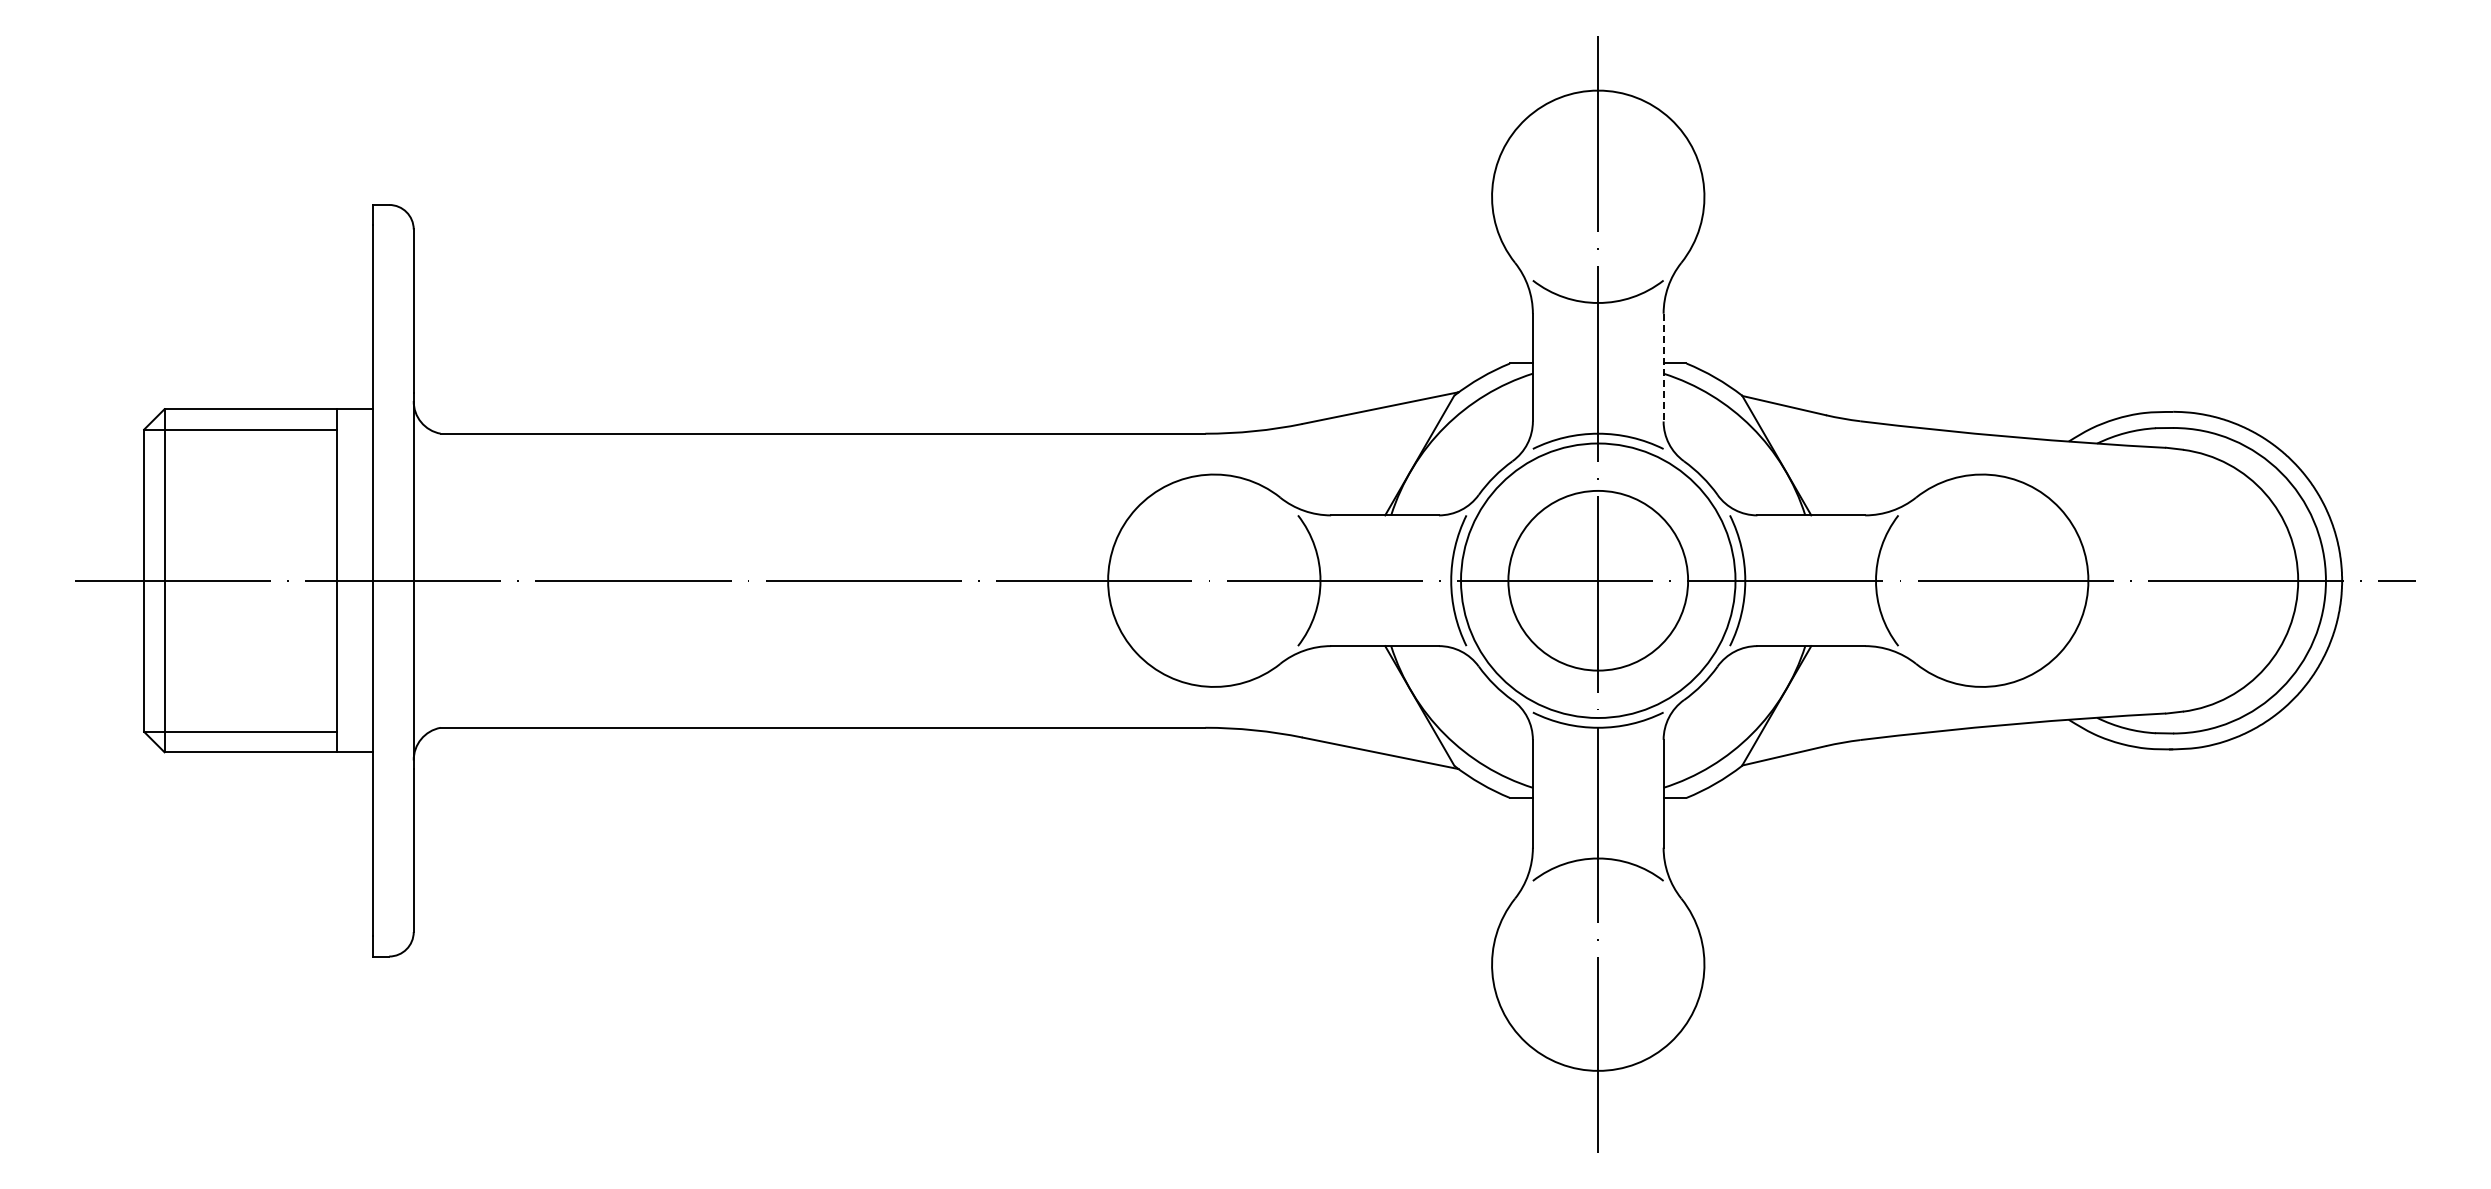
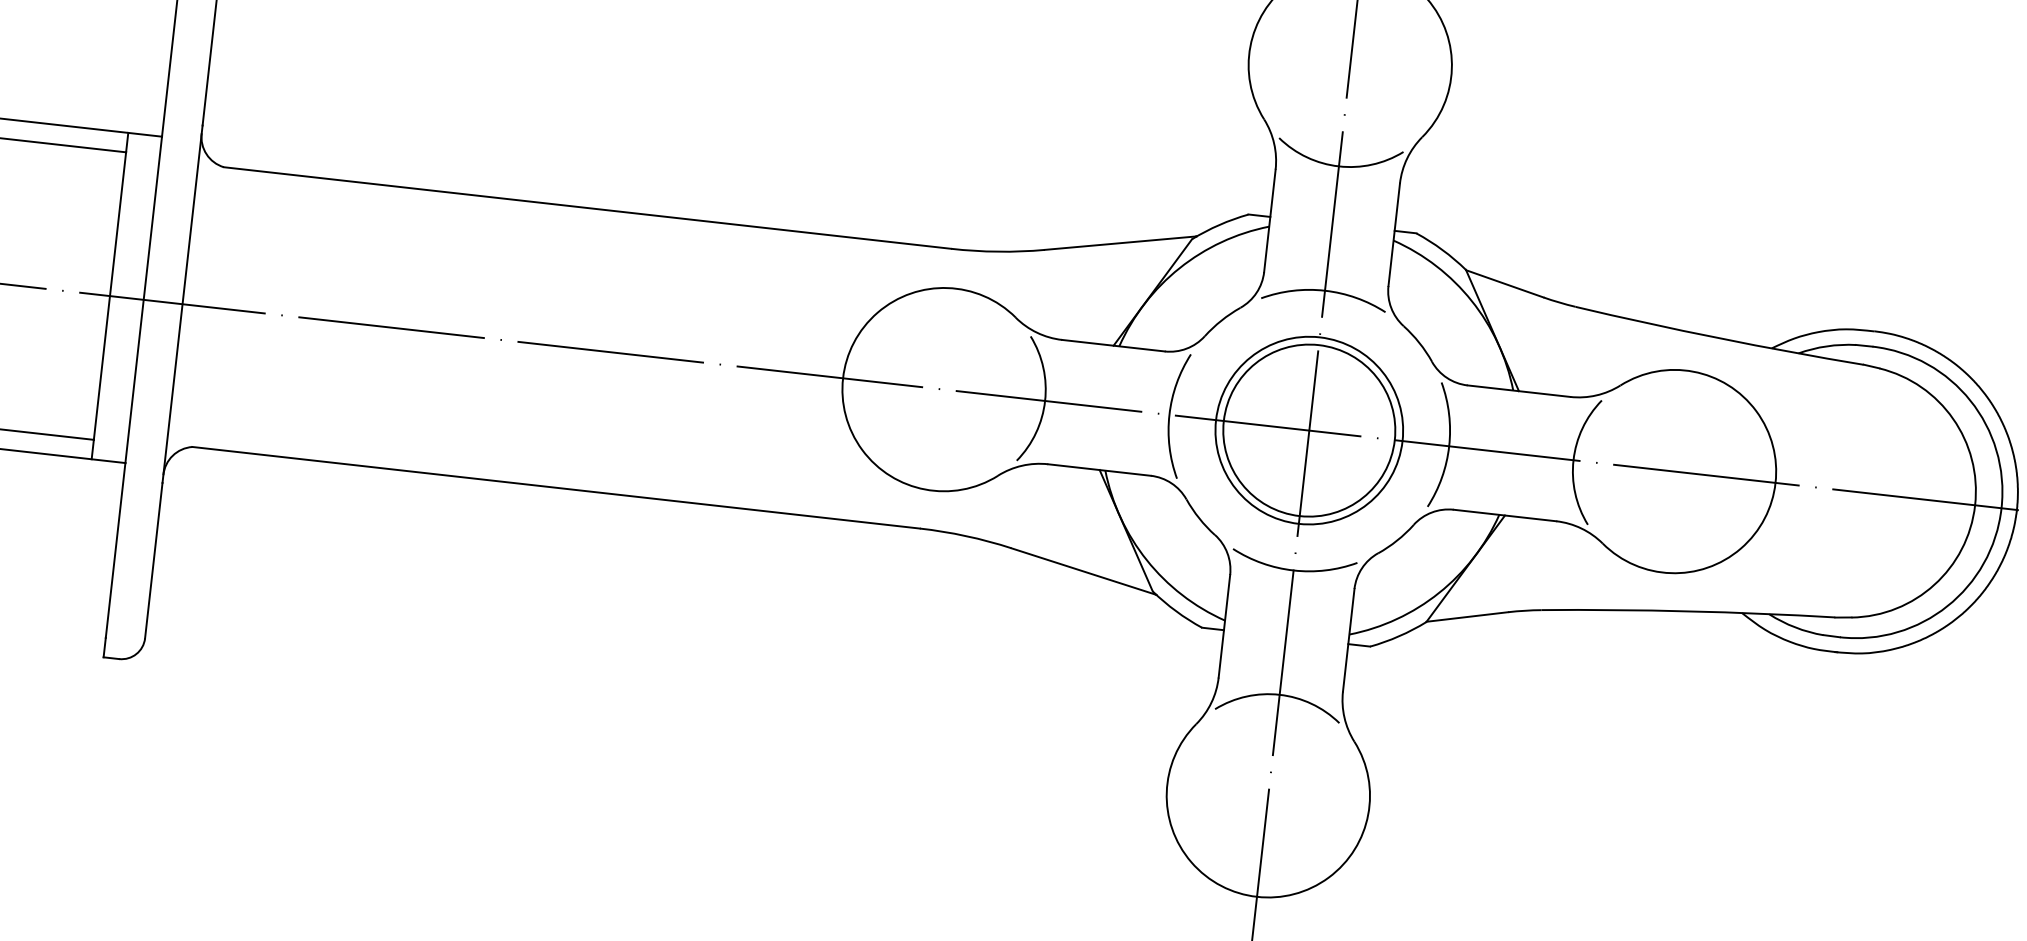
line: (1663, 367) -> (1394, 234), dashed -> solid
circle: (1598, 580) -> (1309, 430), size x0.71

